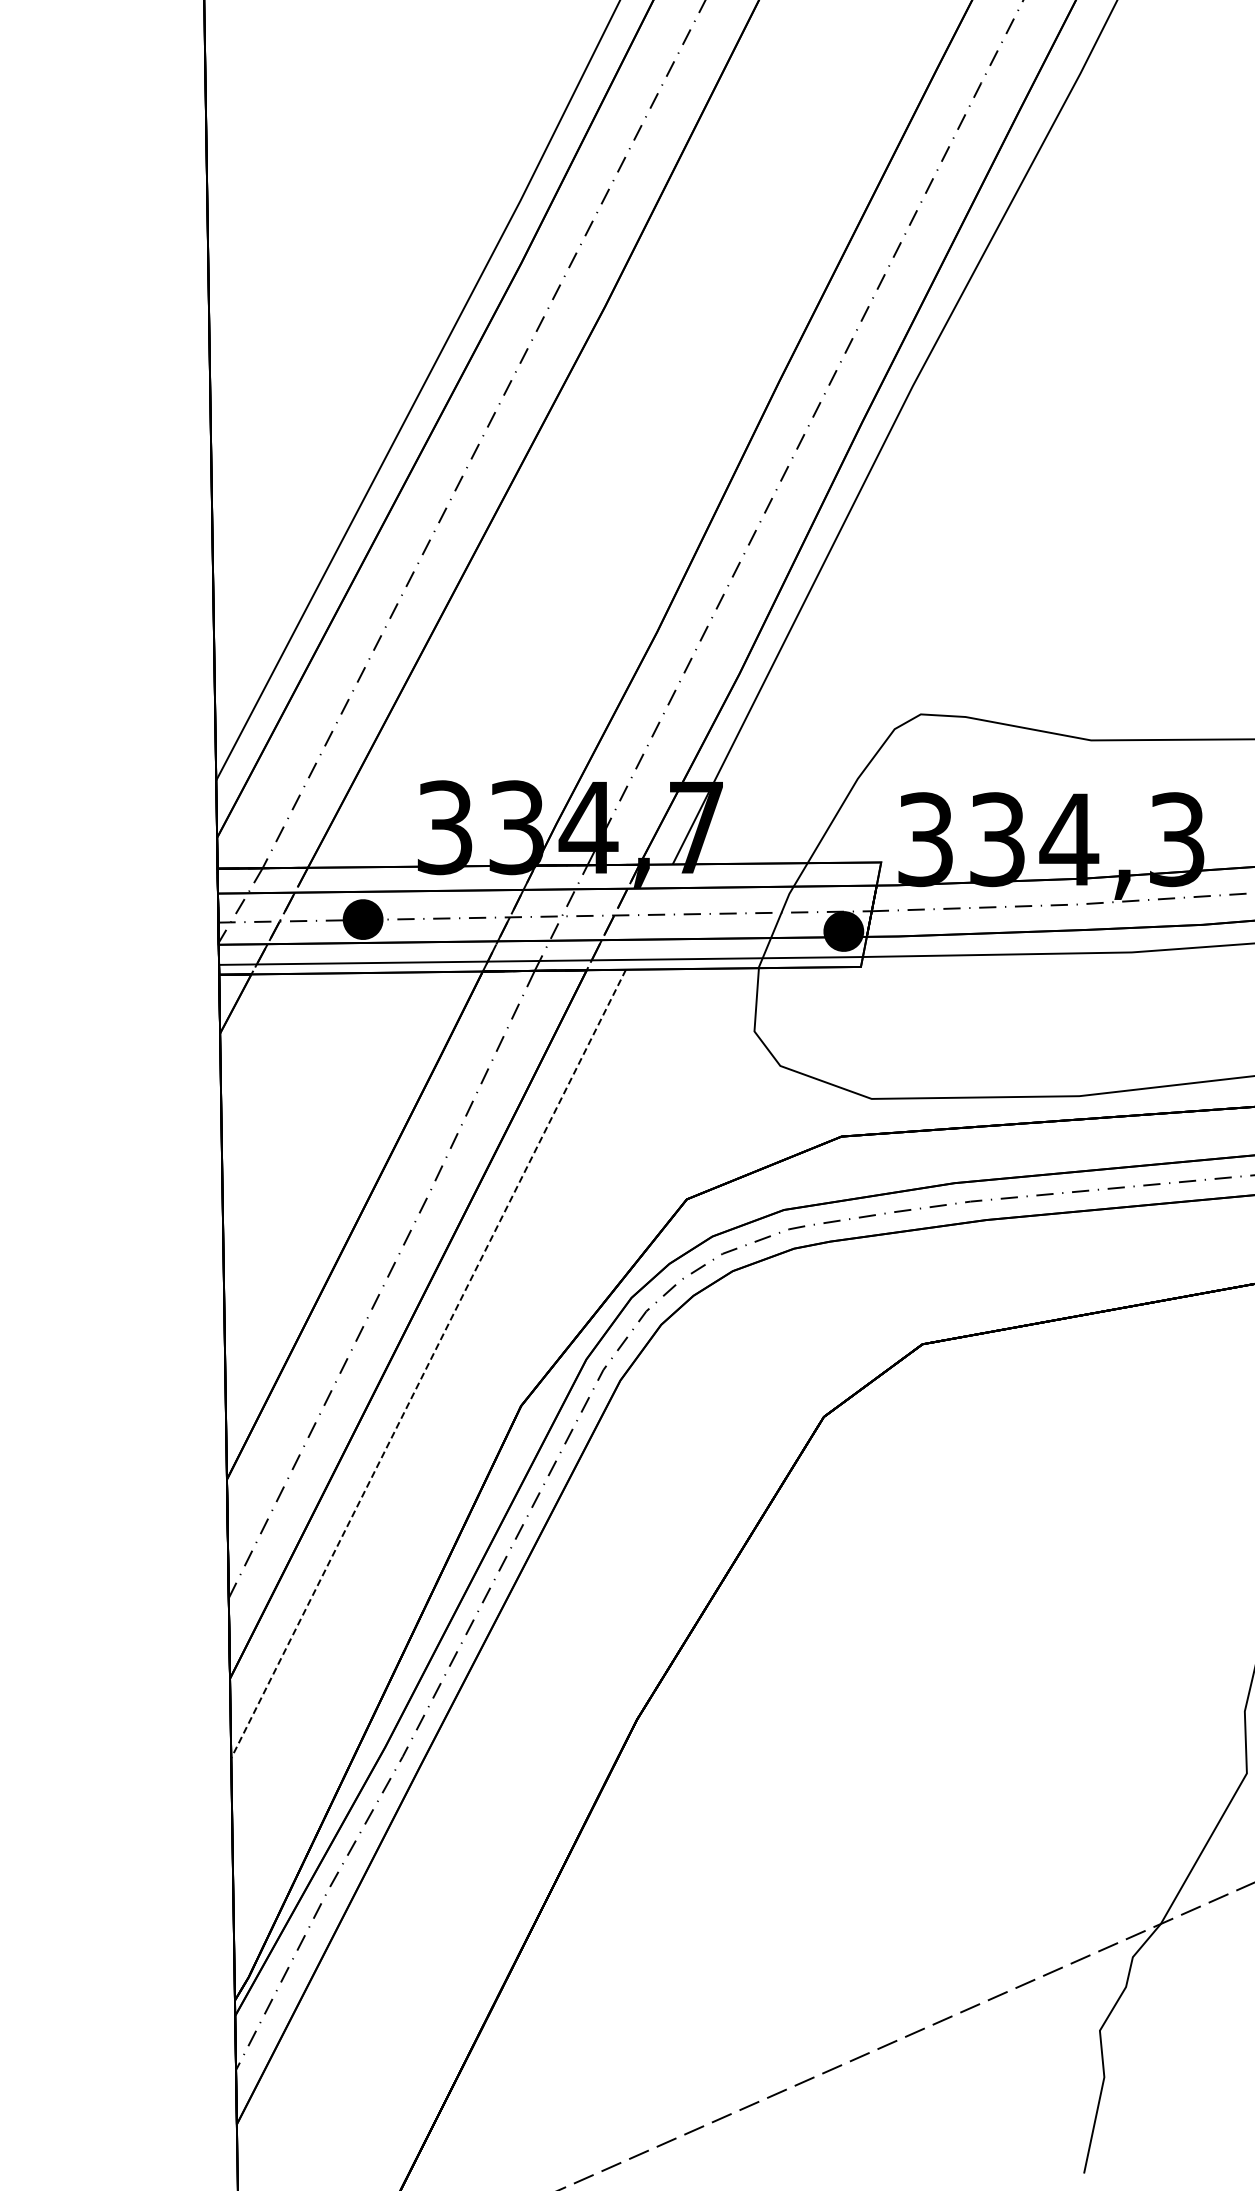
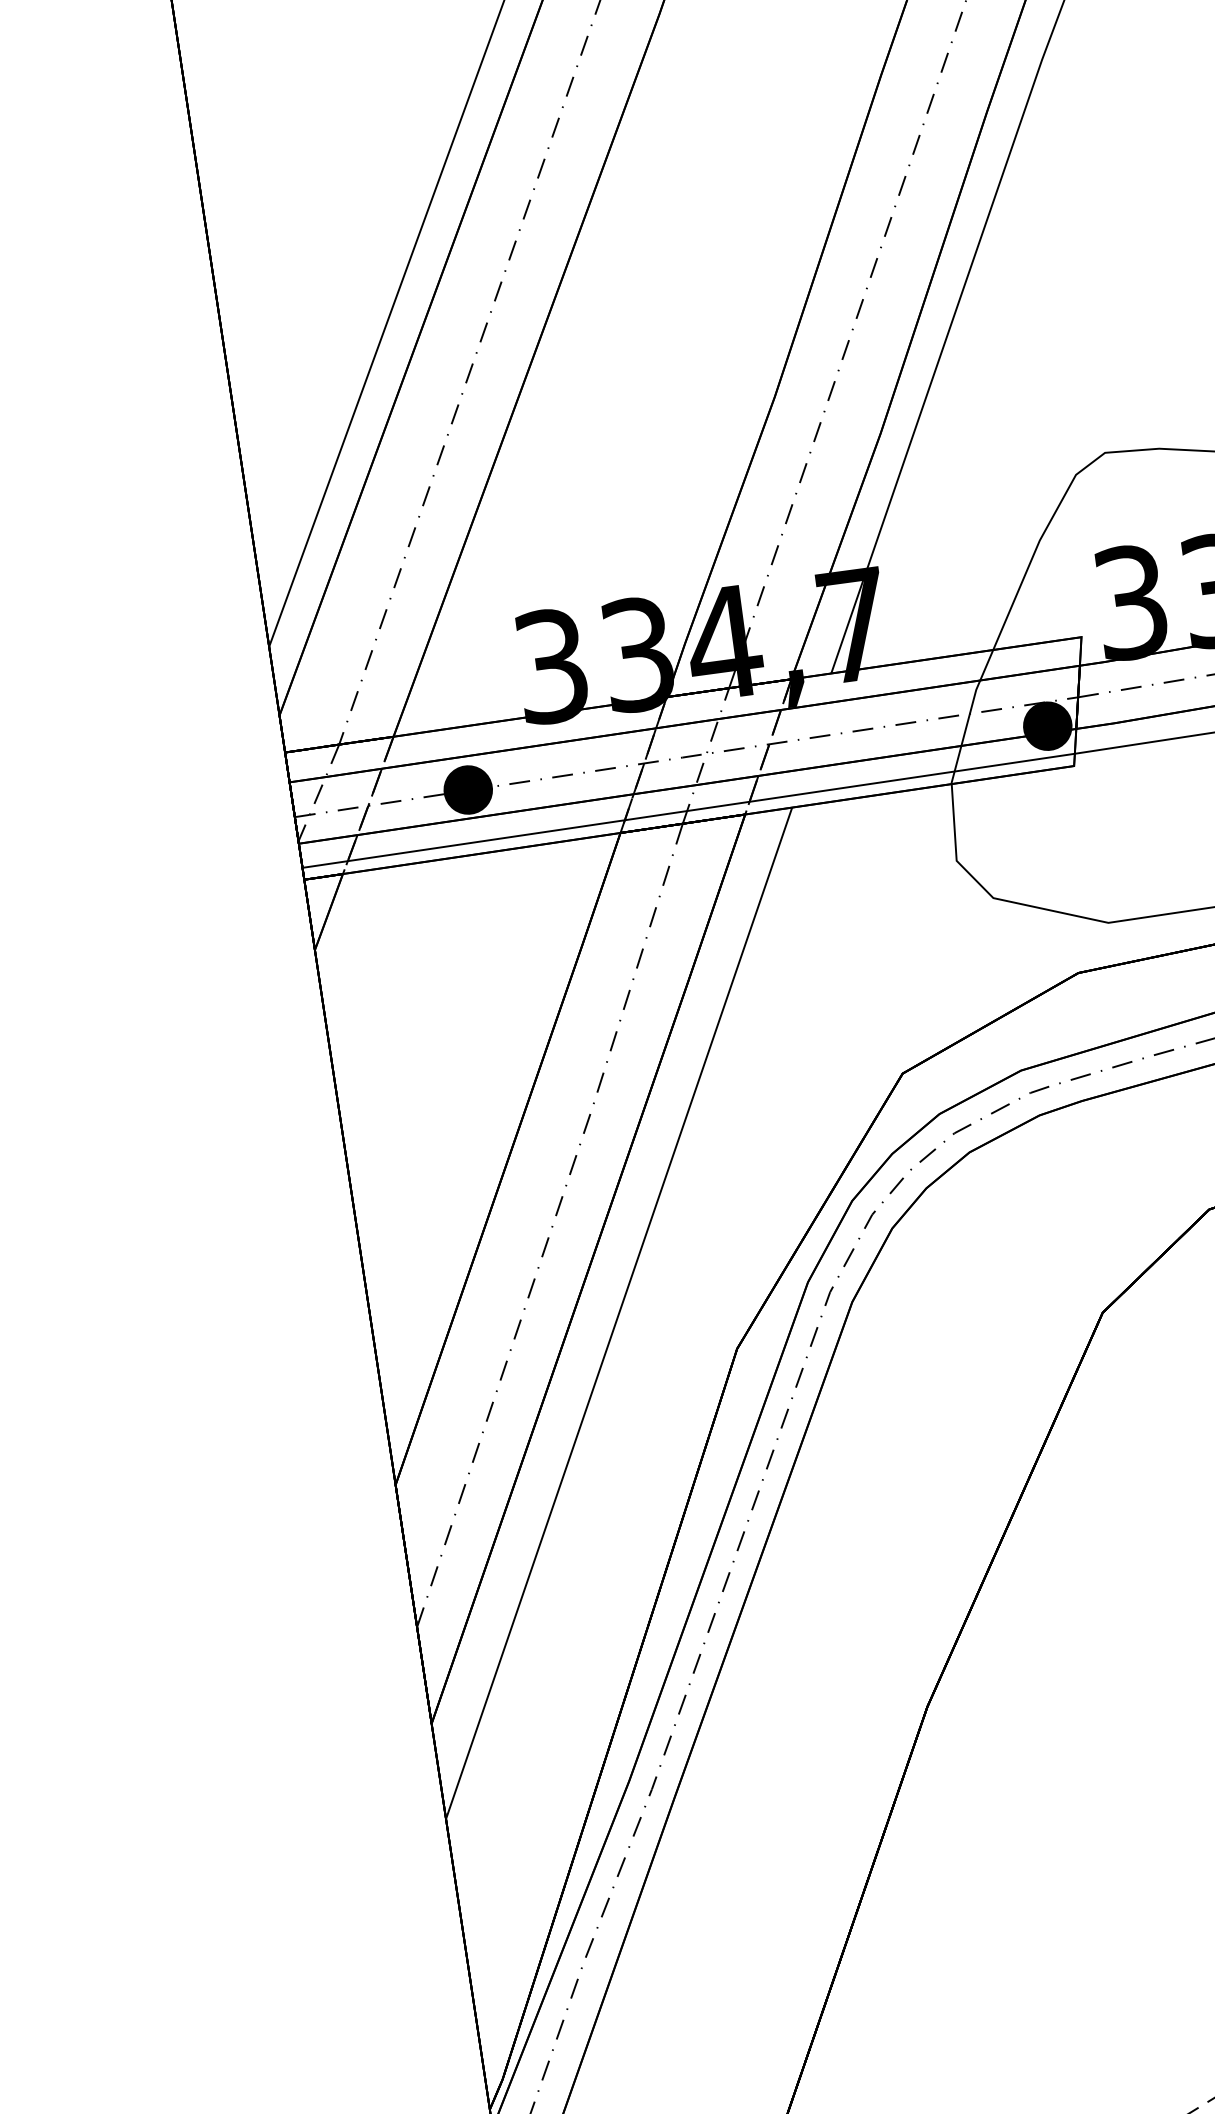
line: (429, 1363) -> (620, 1312), dashed -> solid

